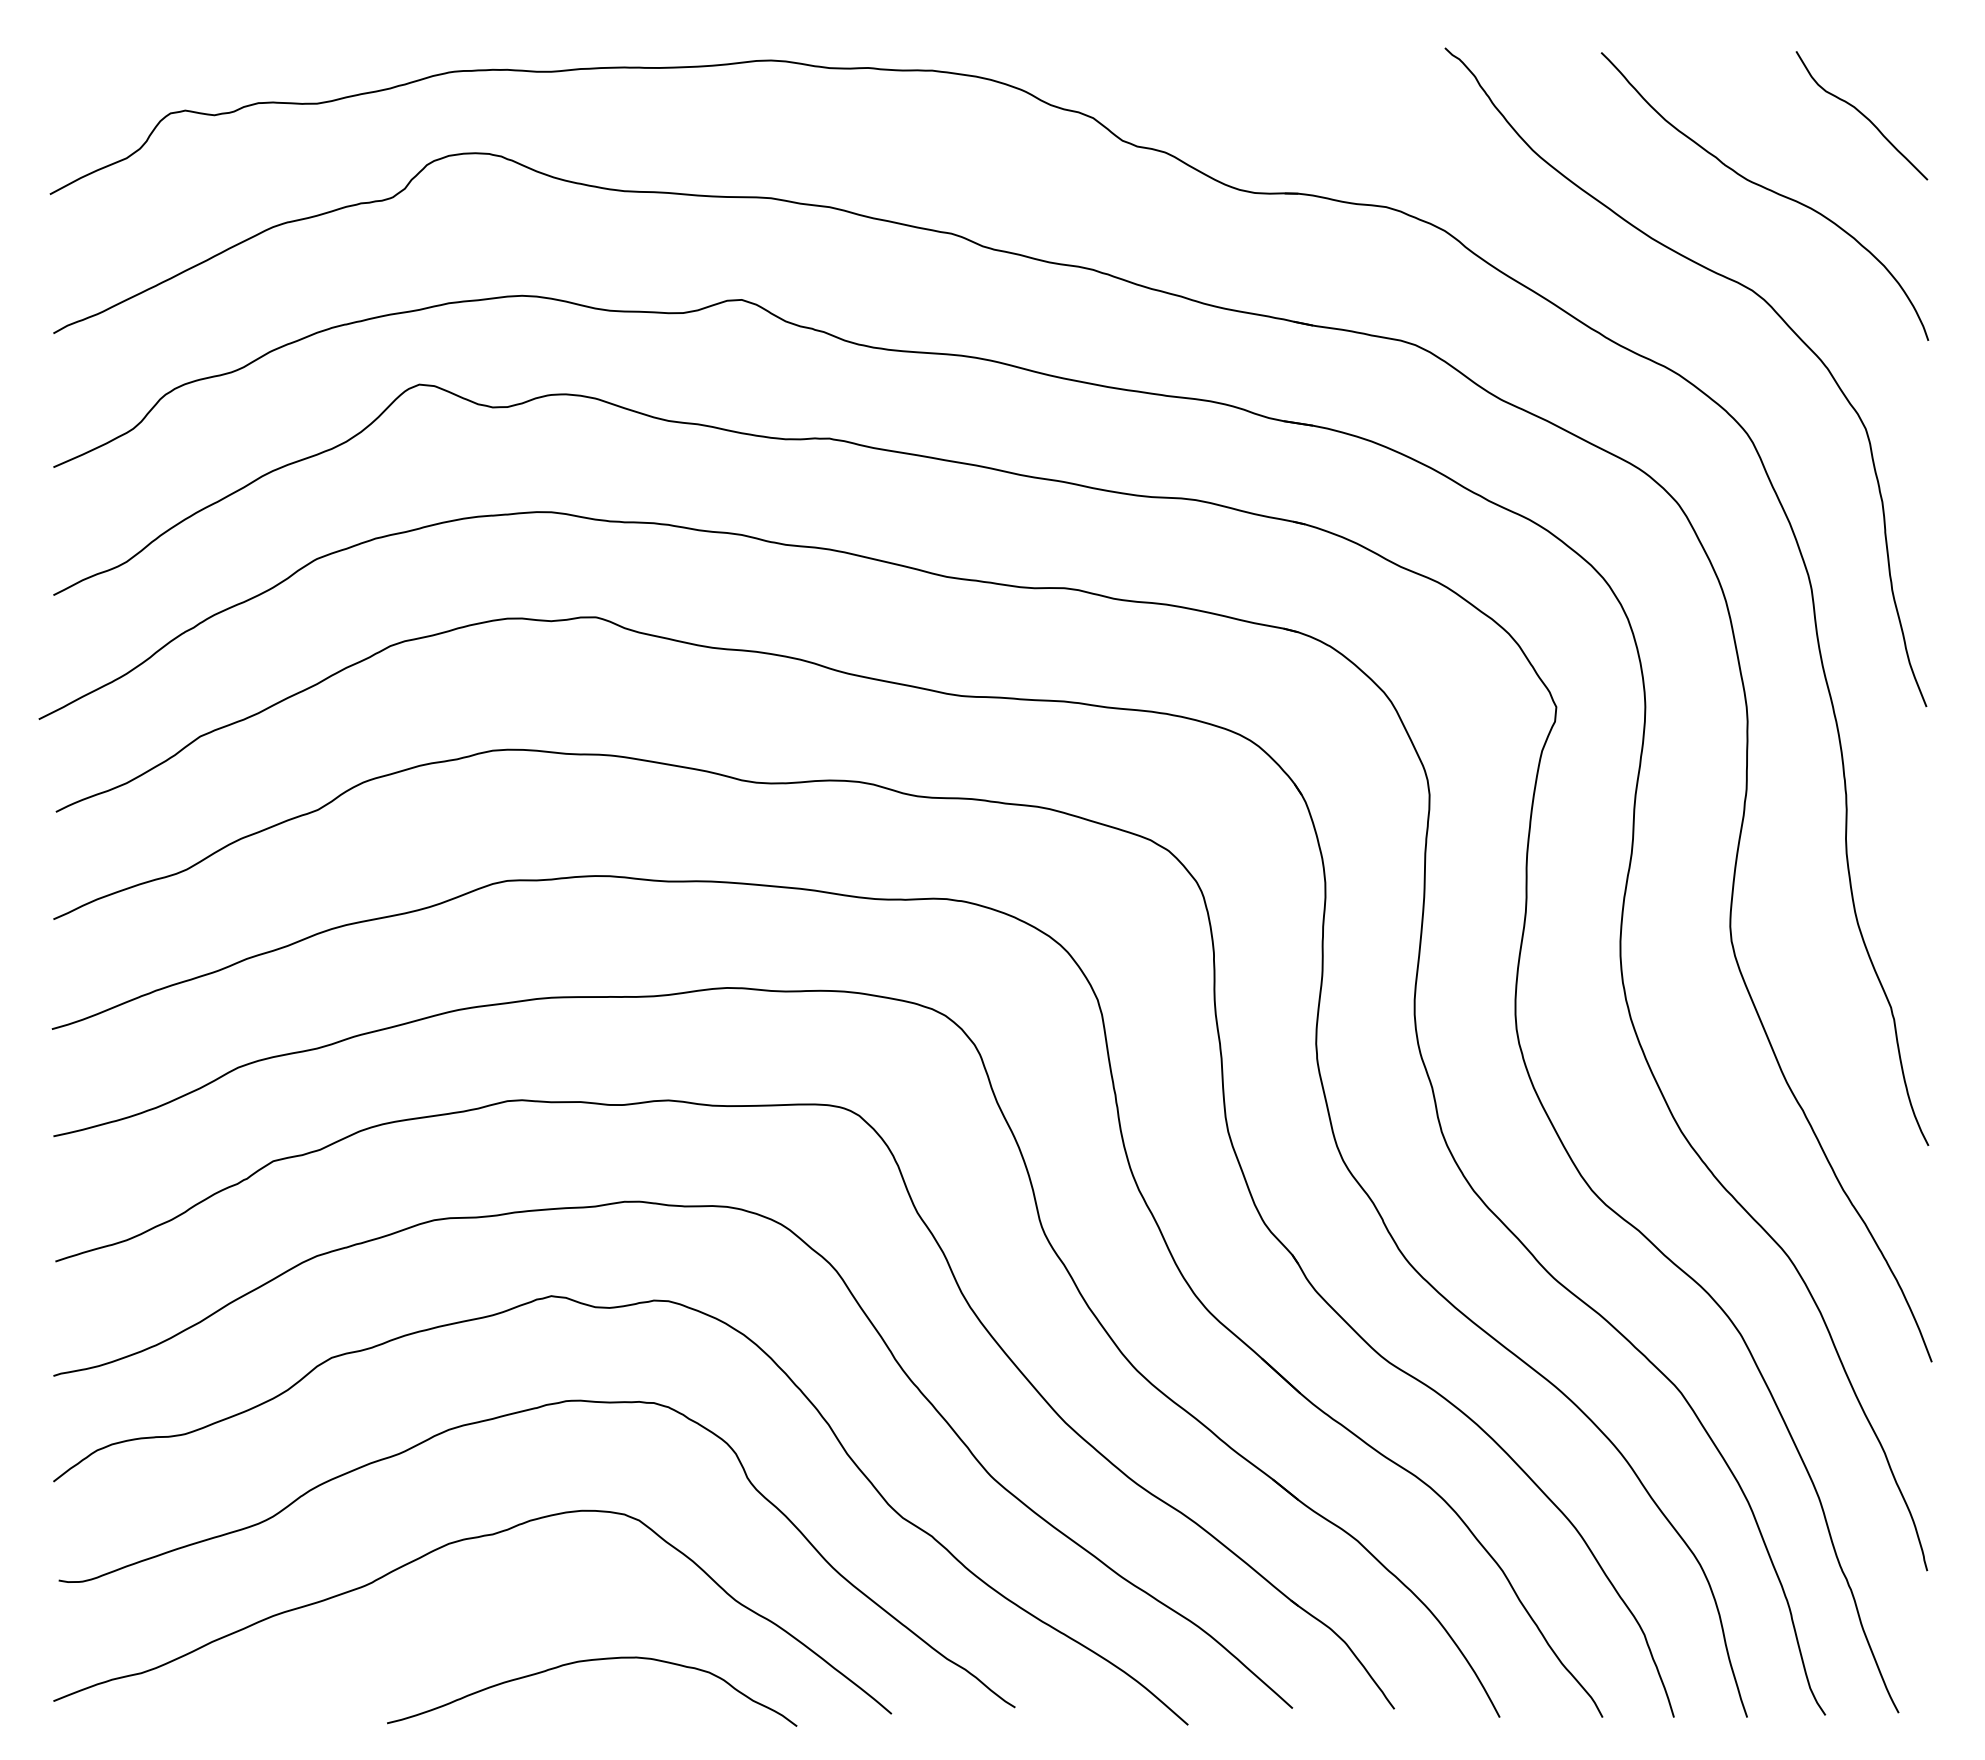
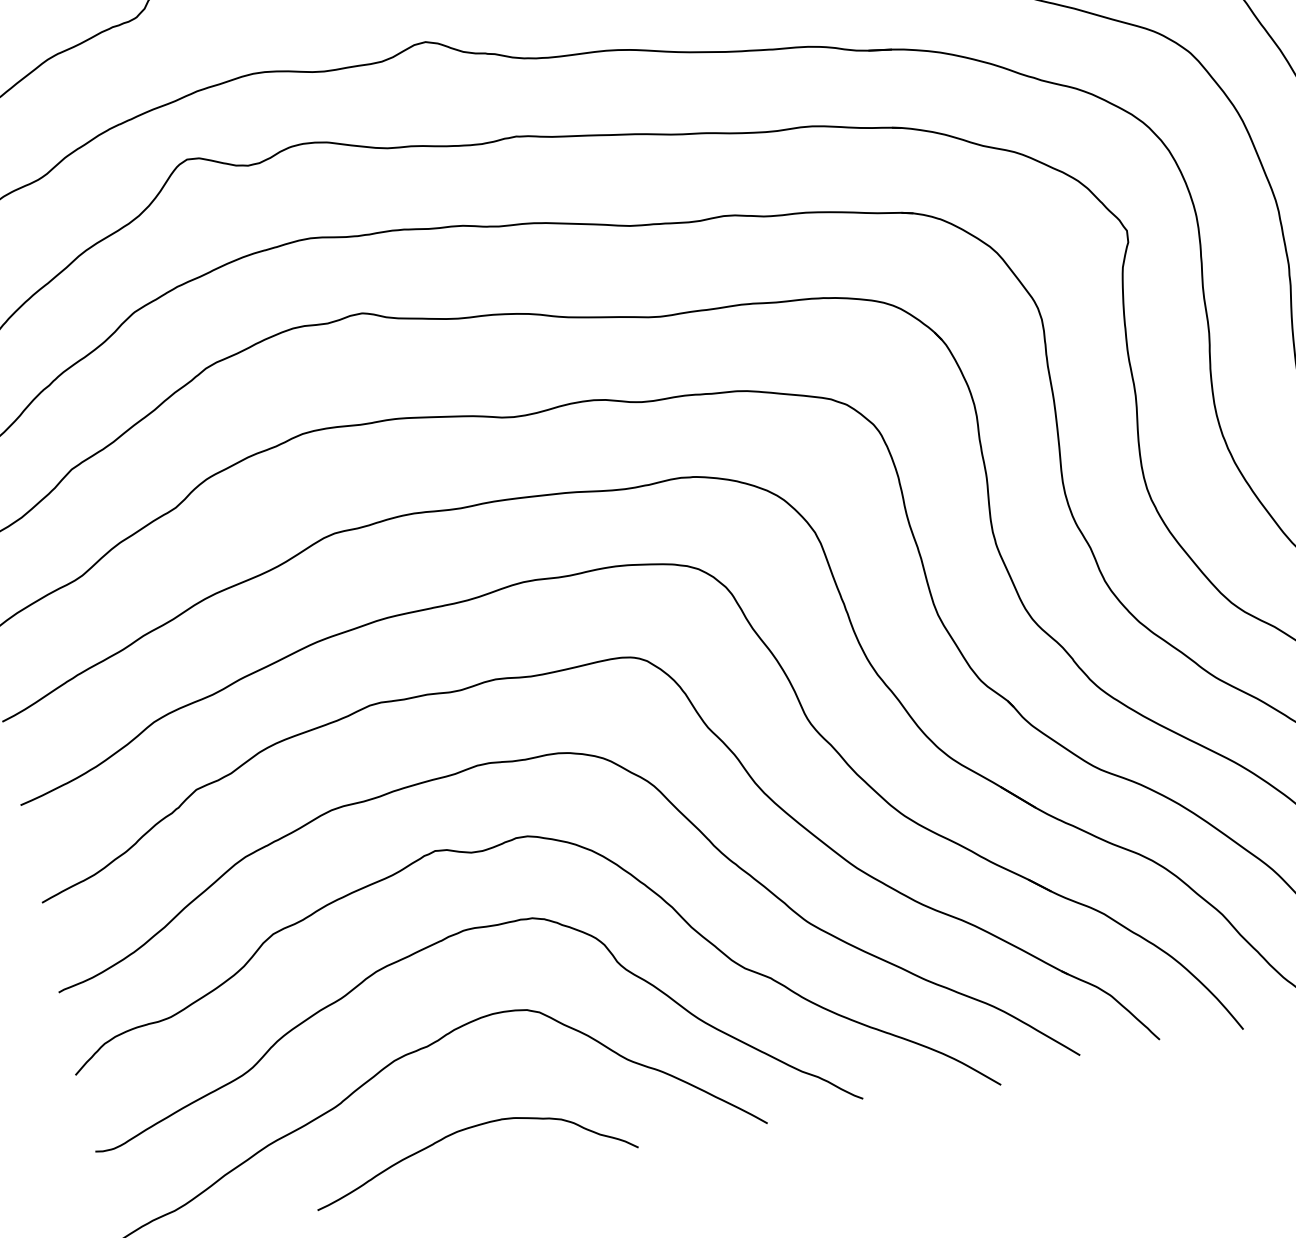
curve: (589, 1661) -> (465, 1129), moved

